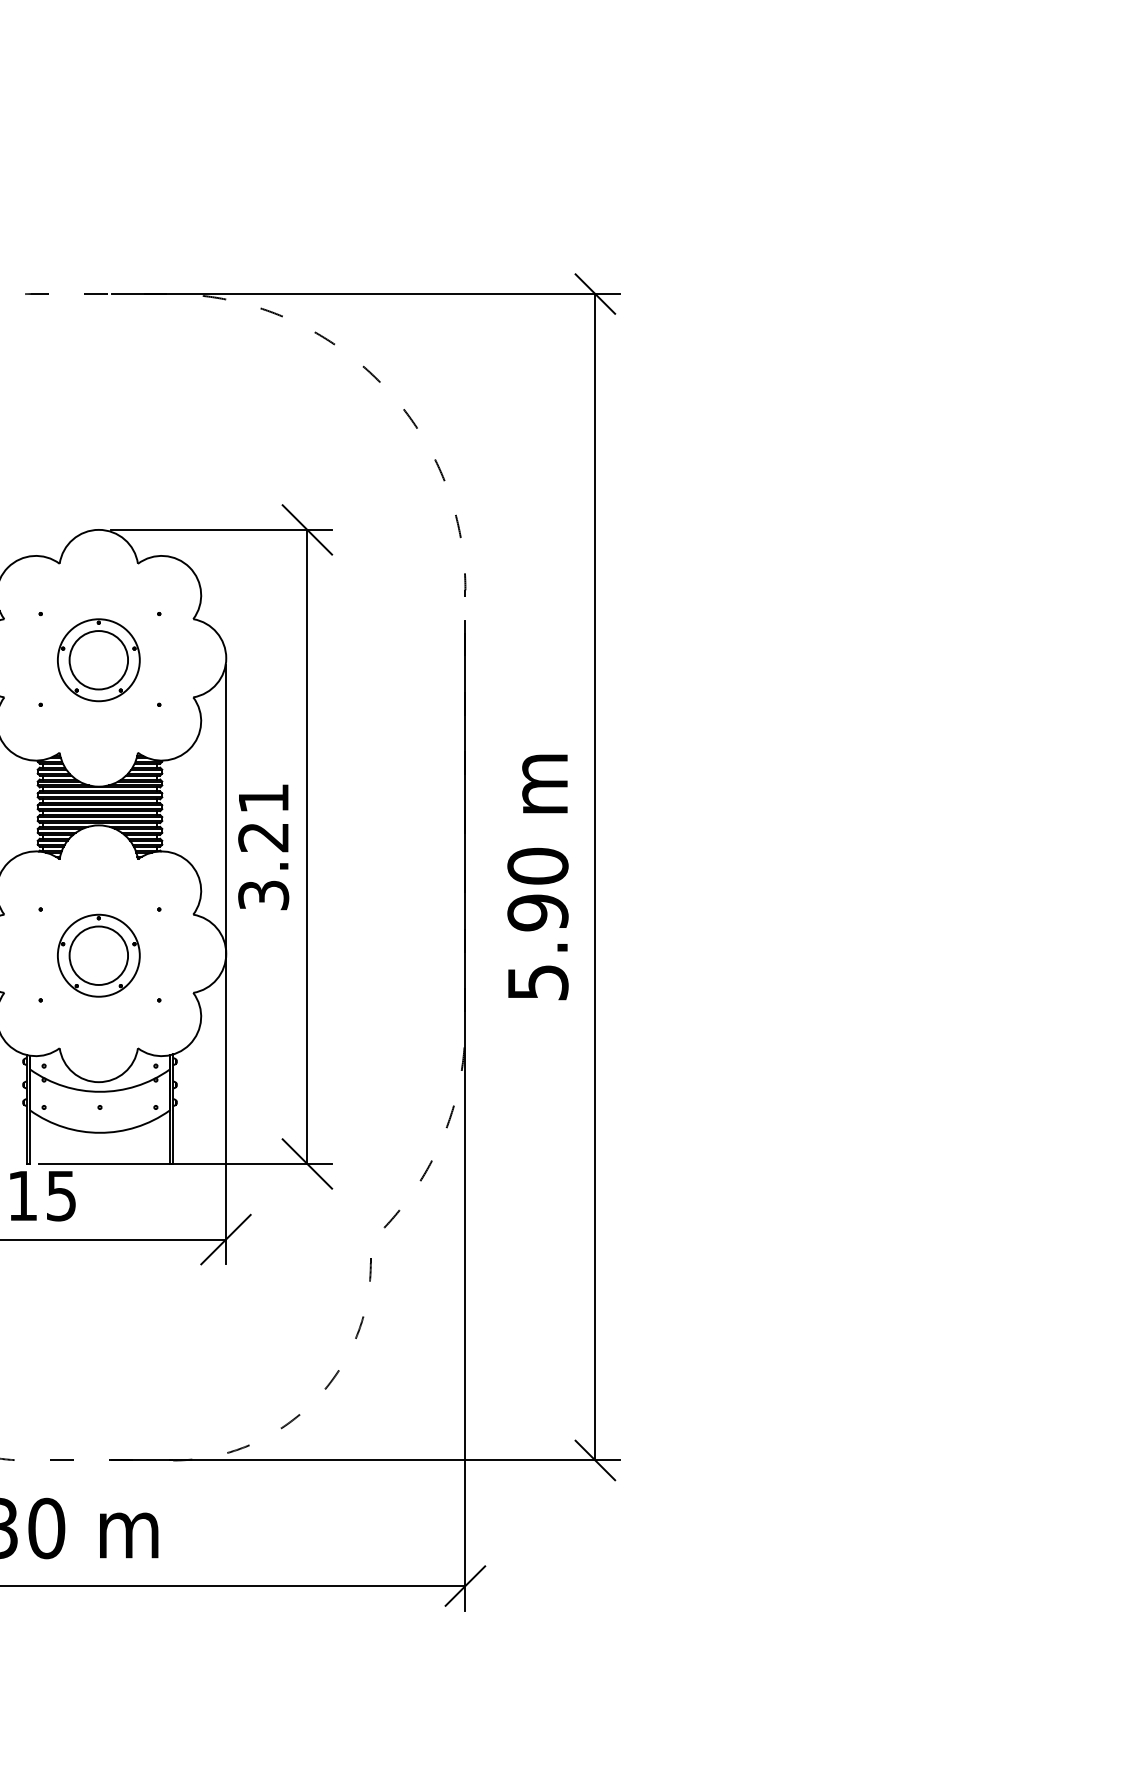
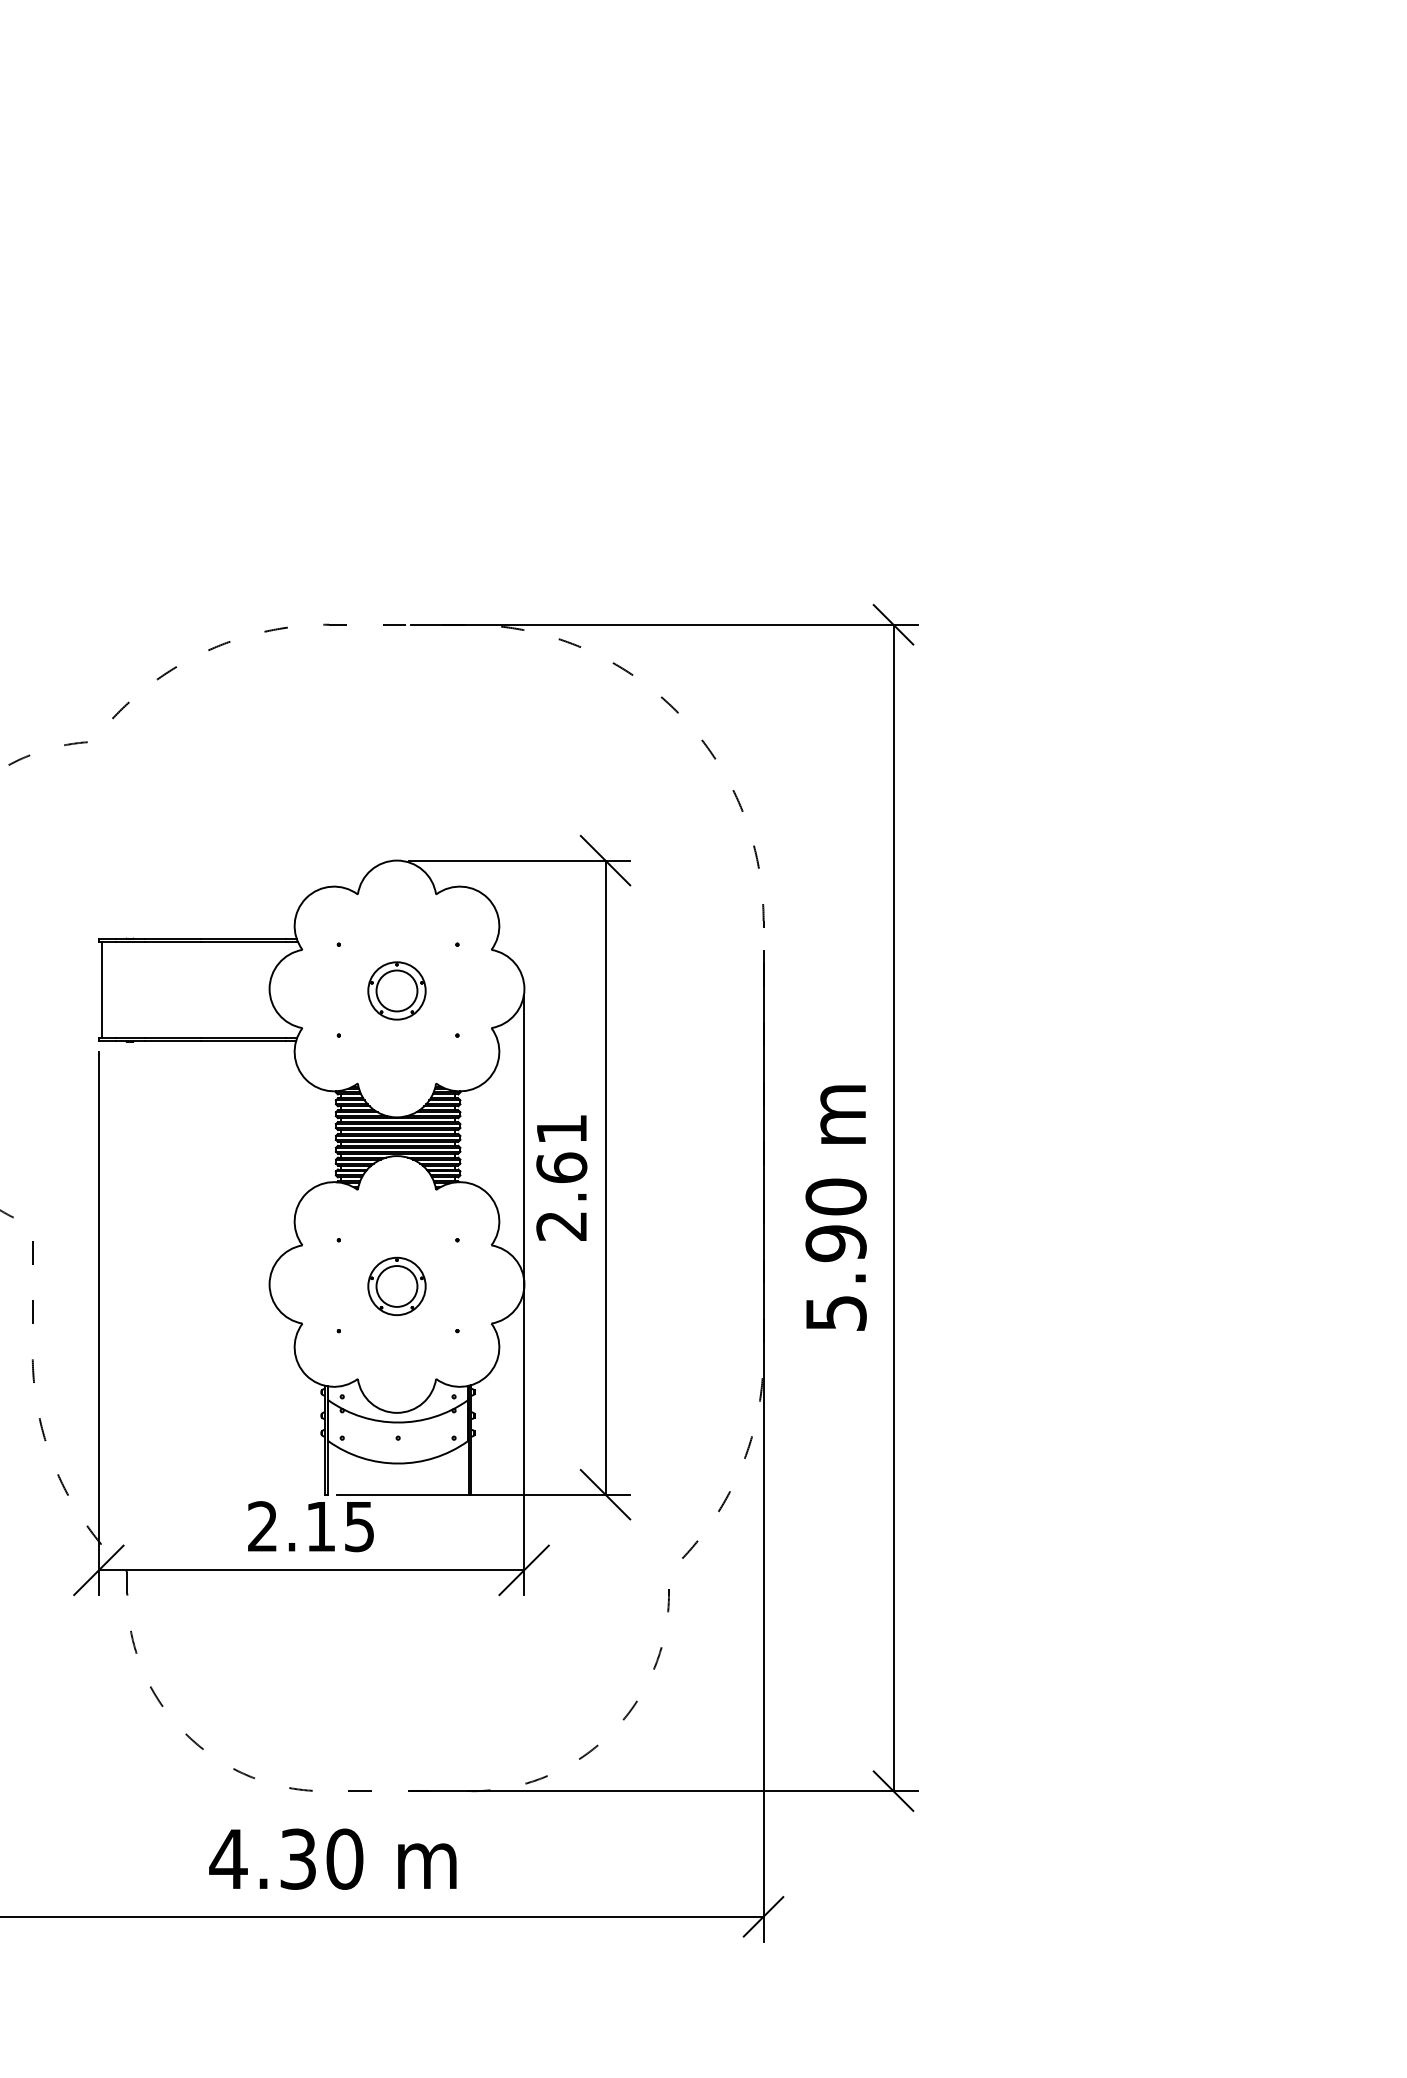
part: (98, 659) -> (396, 990), size x0.7
text: (263, 865) -> (561, 1196), 3.21 -> 2.61
part: (98, 955) -> (396, 1286), size x0.7

